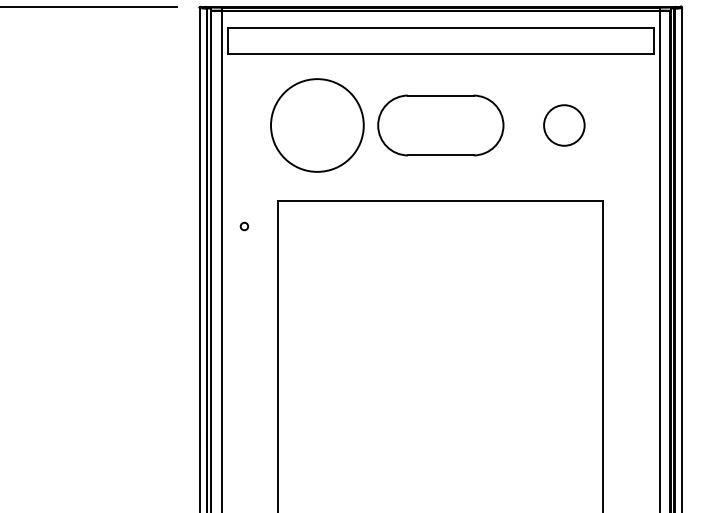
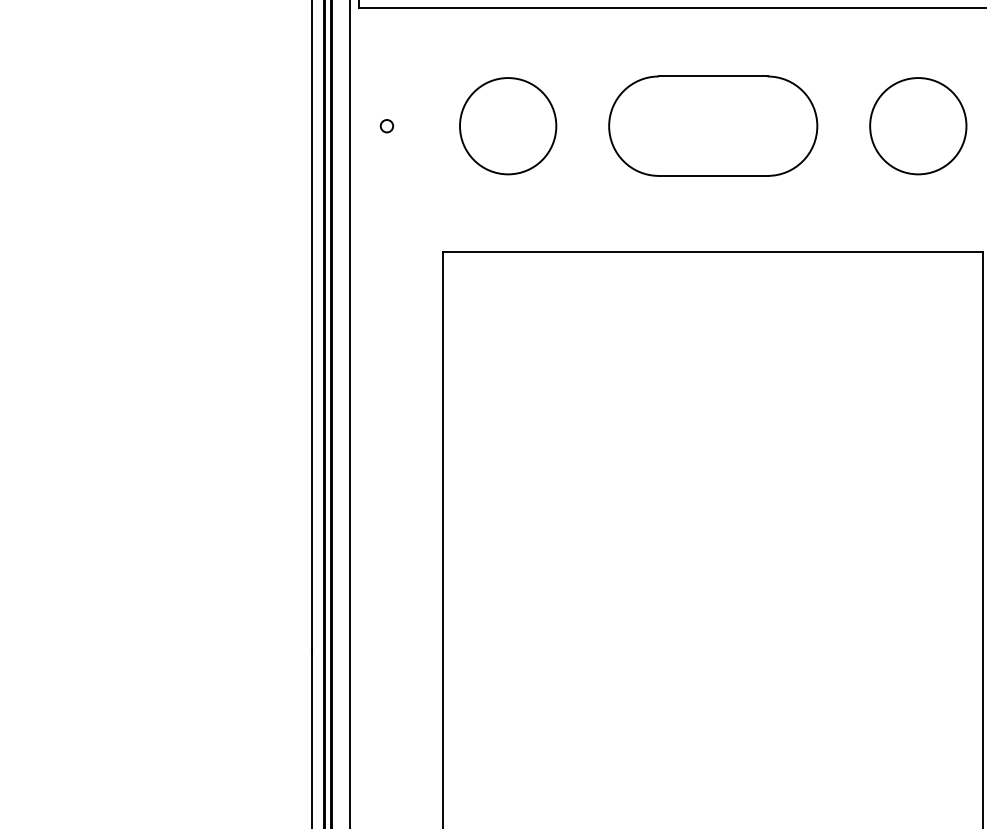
circle: (317, 125) -> (508, 126), size x0.62
circle: (564, 125) -> (918, 126), size x1.43
circle: (244, 226) -> (387, 126), moved

